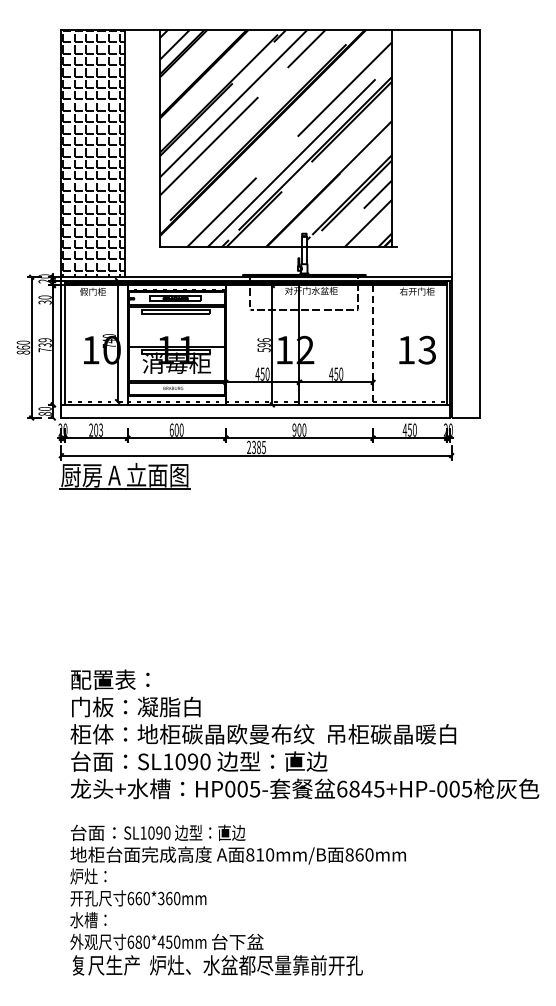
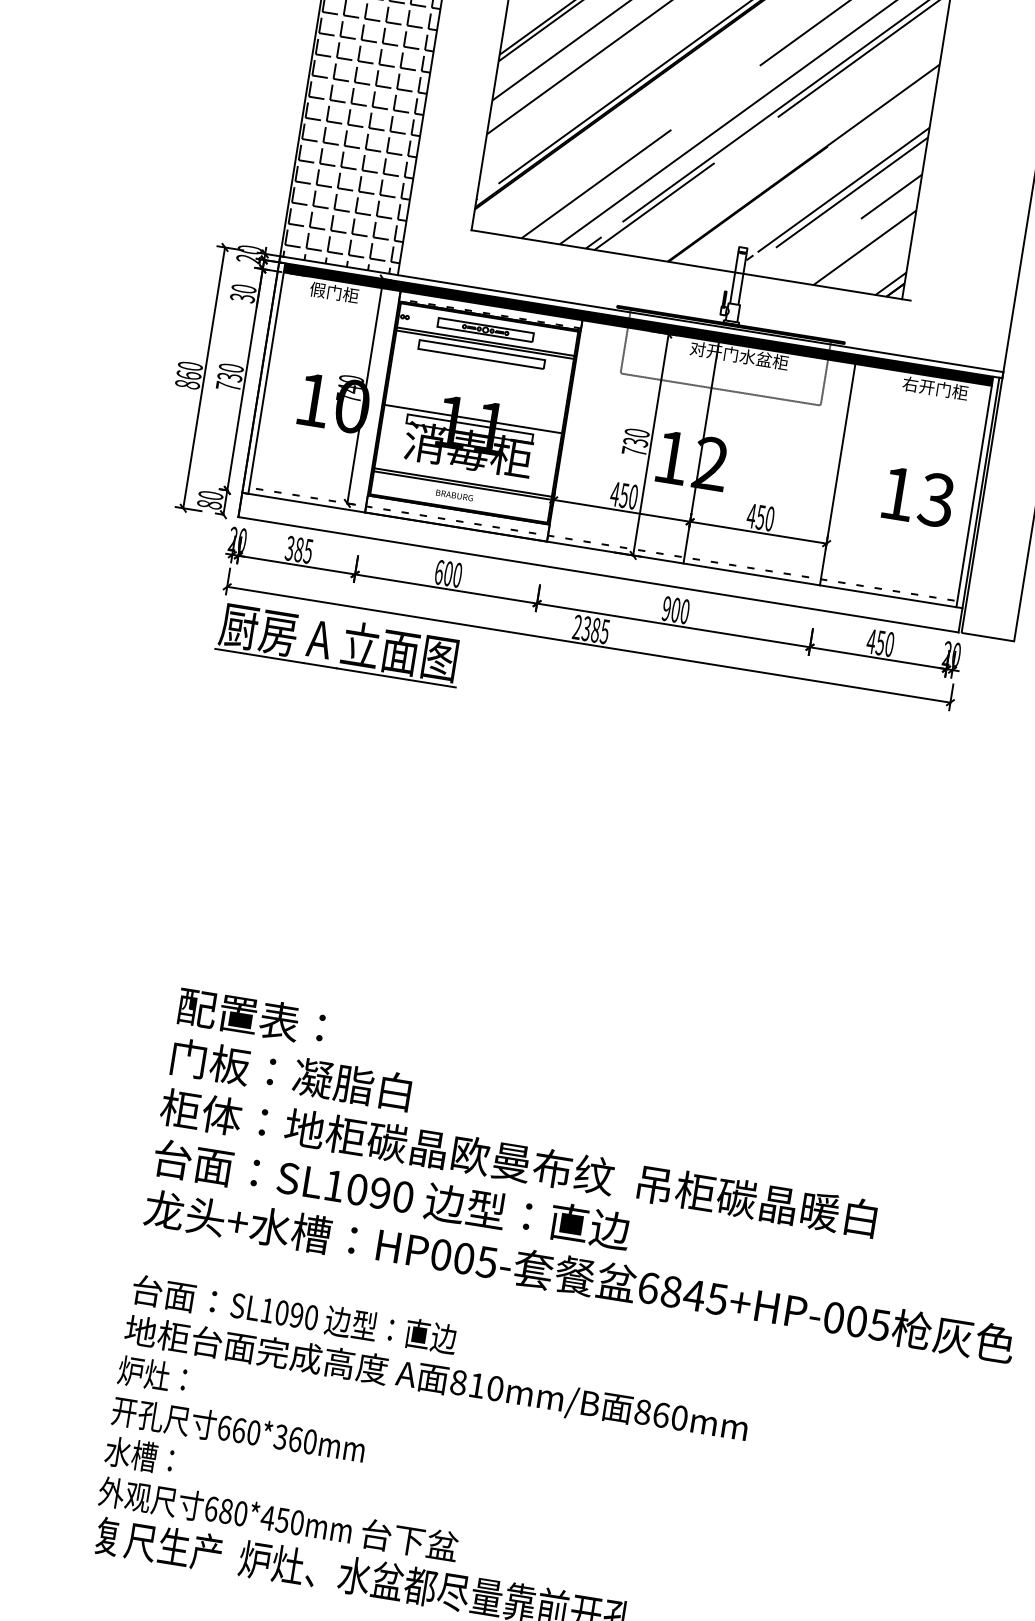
text: (45, 340) -> (231, 368), 739 -> 730
text: (263, 345) -> (634, 442), 596 -> 730
line: (373, 345) -> (838, 475), dashed -> solid
text: (95, 429) -> (298, 548), 203 -> 385

